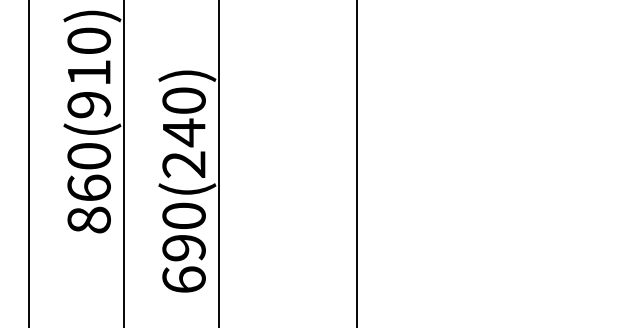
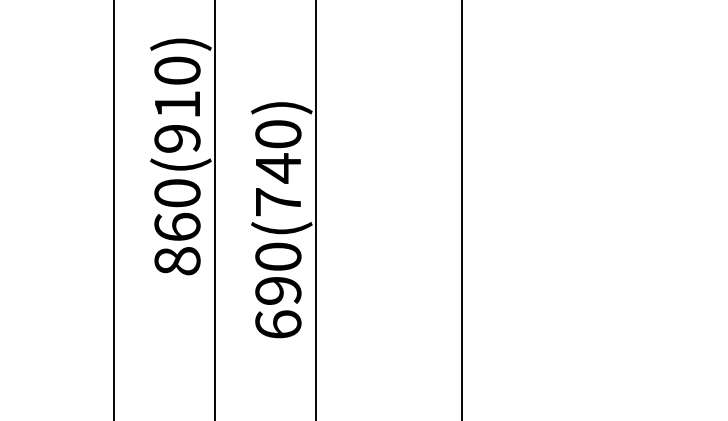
text: (183, 164) -> (277, 202), 690(240) -> 690(740)

